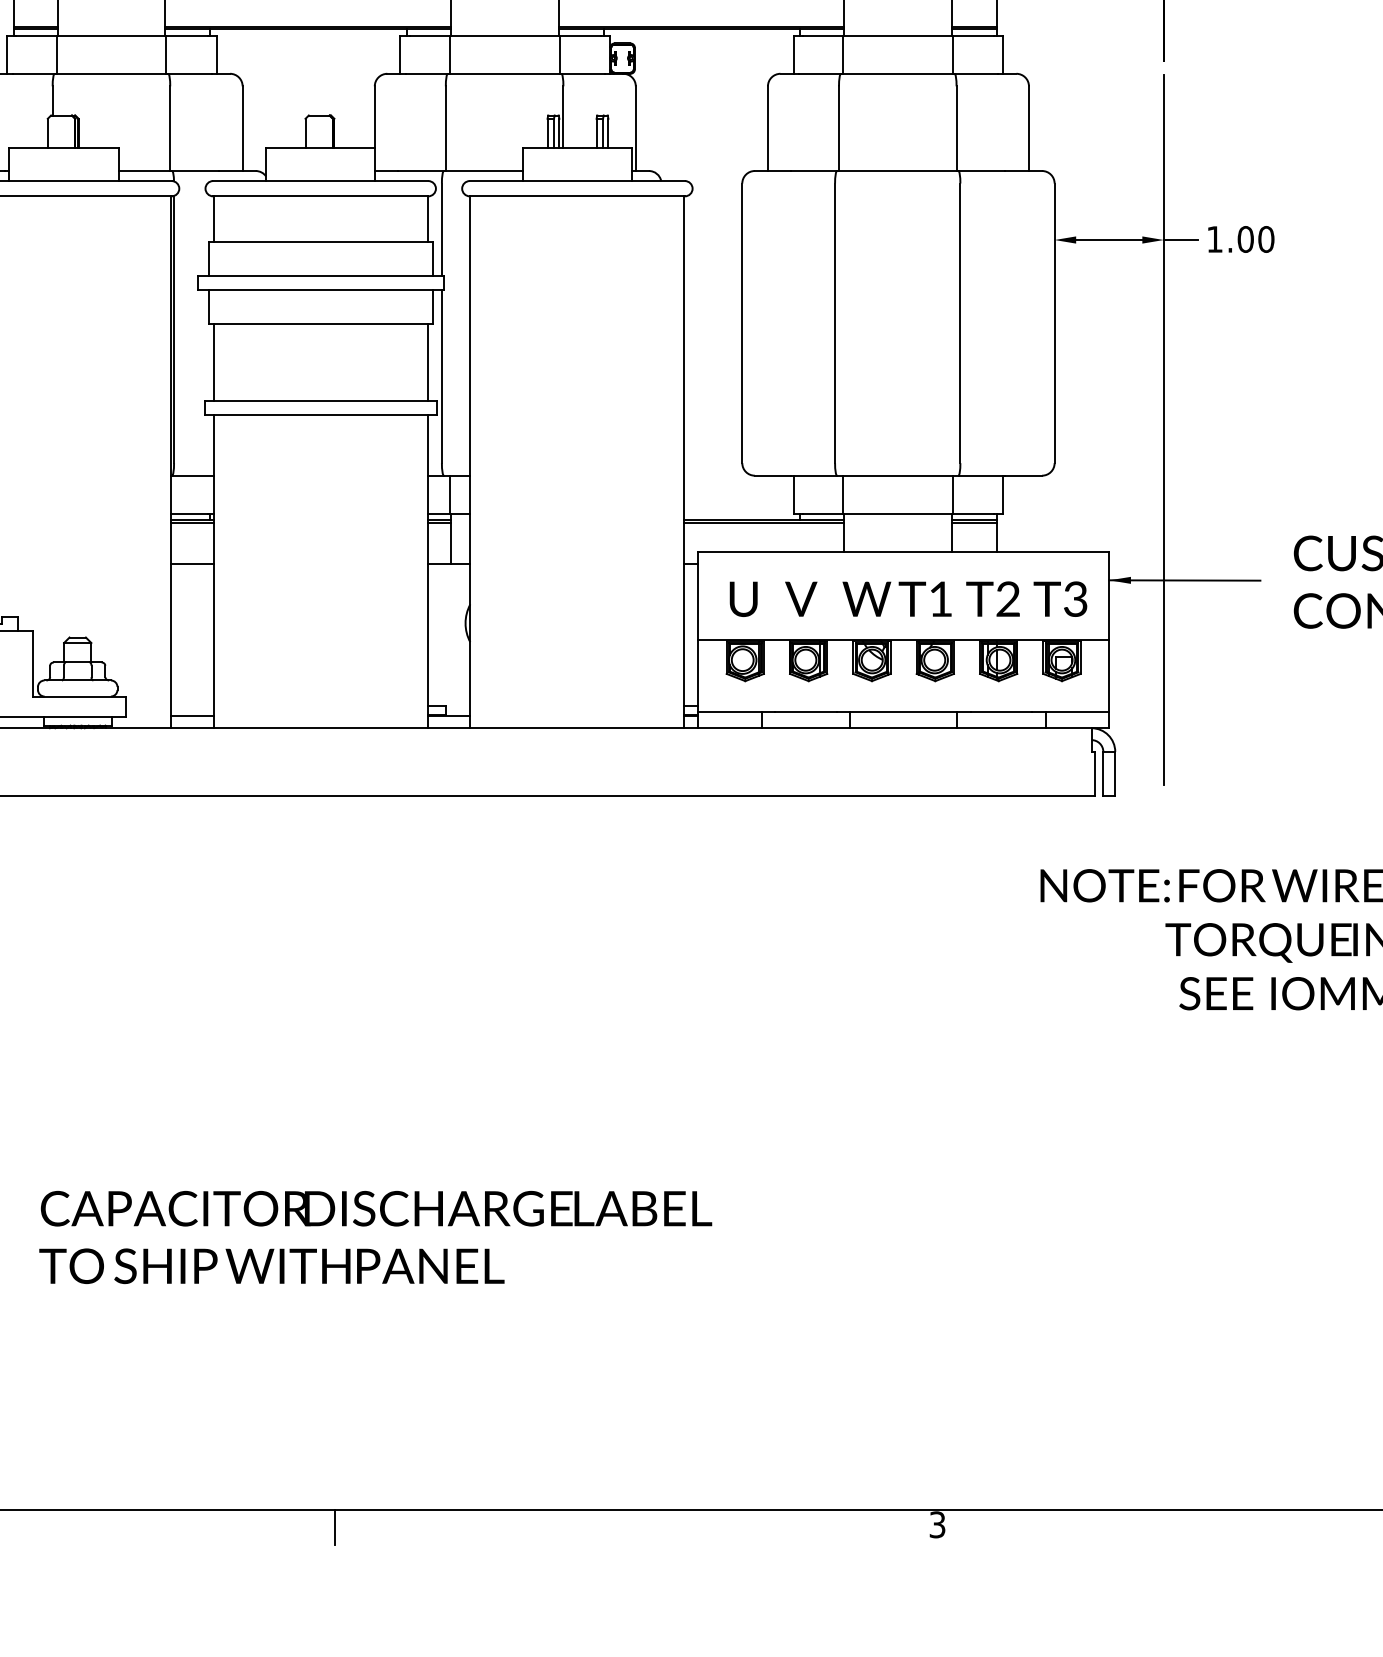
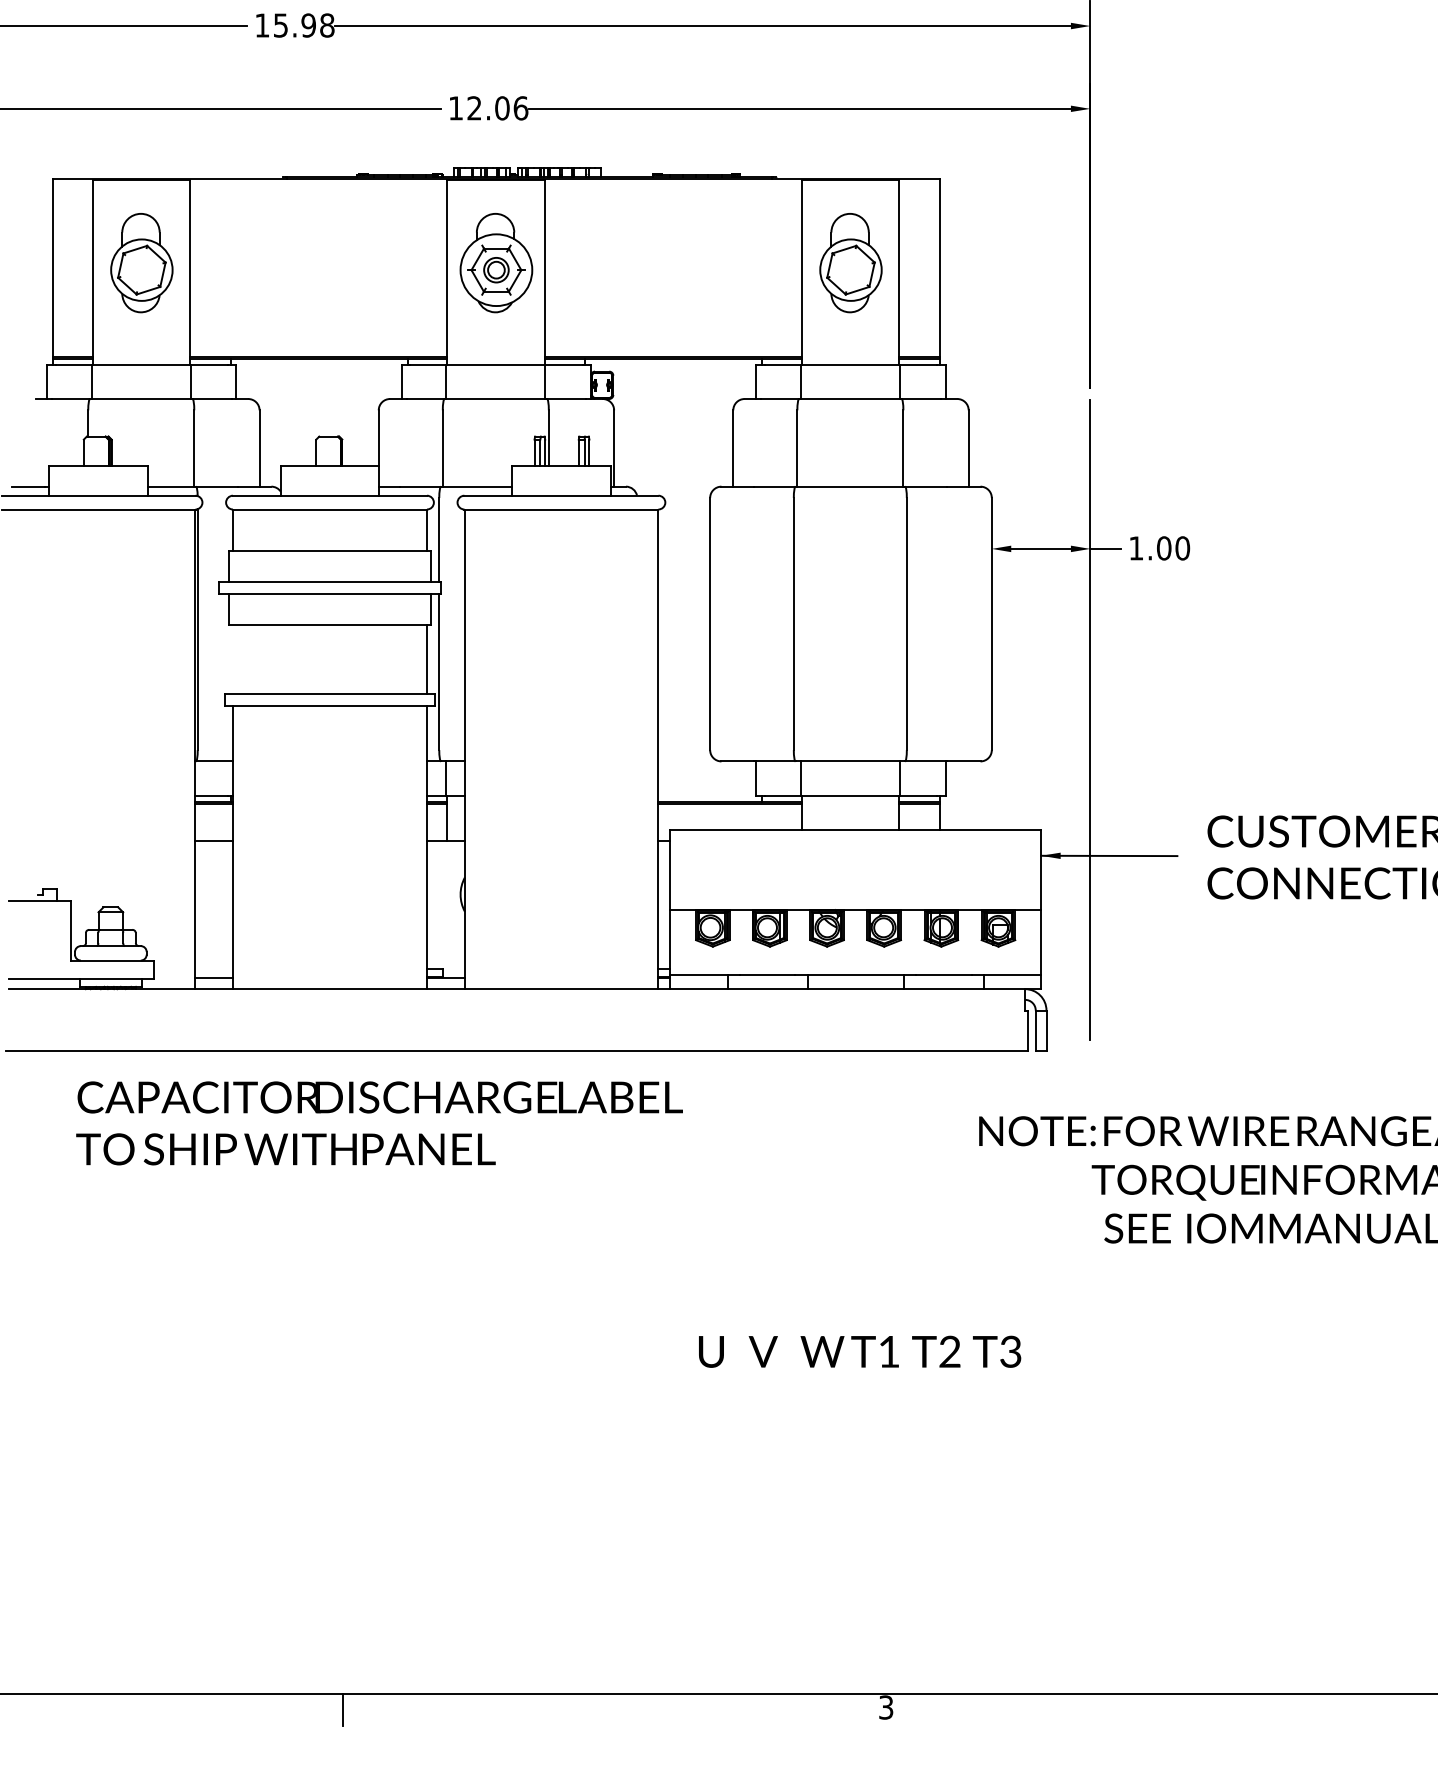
line: (213, 361) -> (233, 658), removed
text: (909, 598) -> (860, 1351), moved
text: (375, 1237) -> (379, 1123), moved

